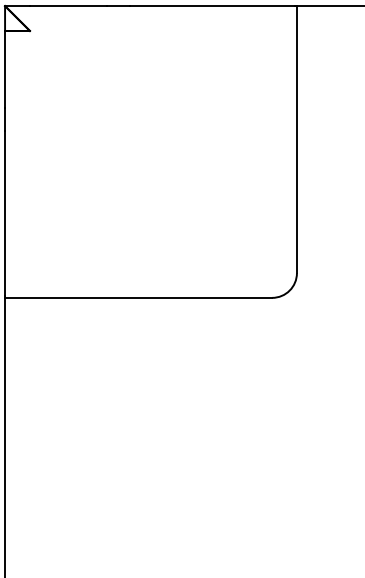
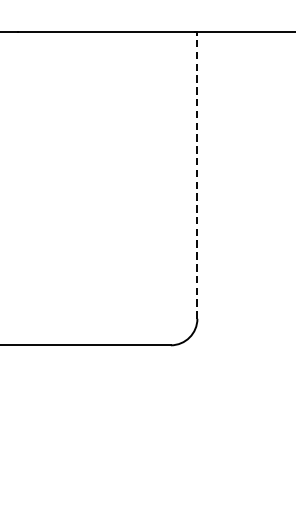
line: (296, 139) -> (196, 175), solid -> dashed

